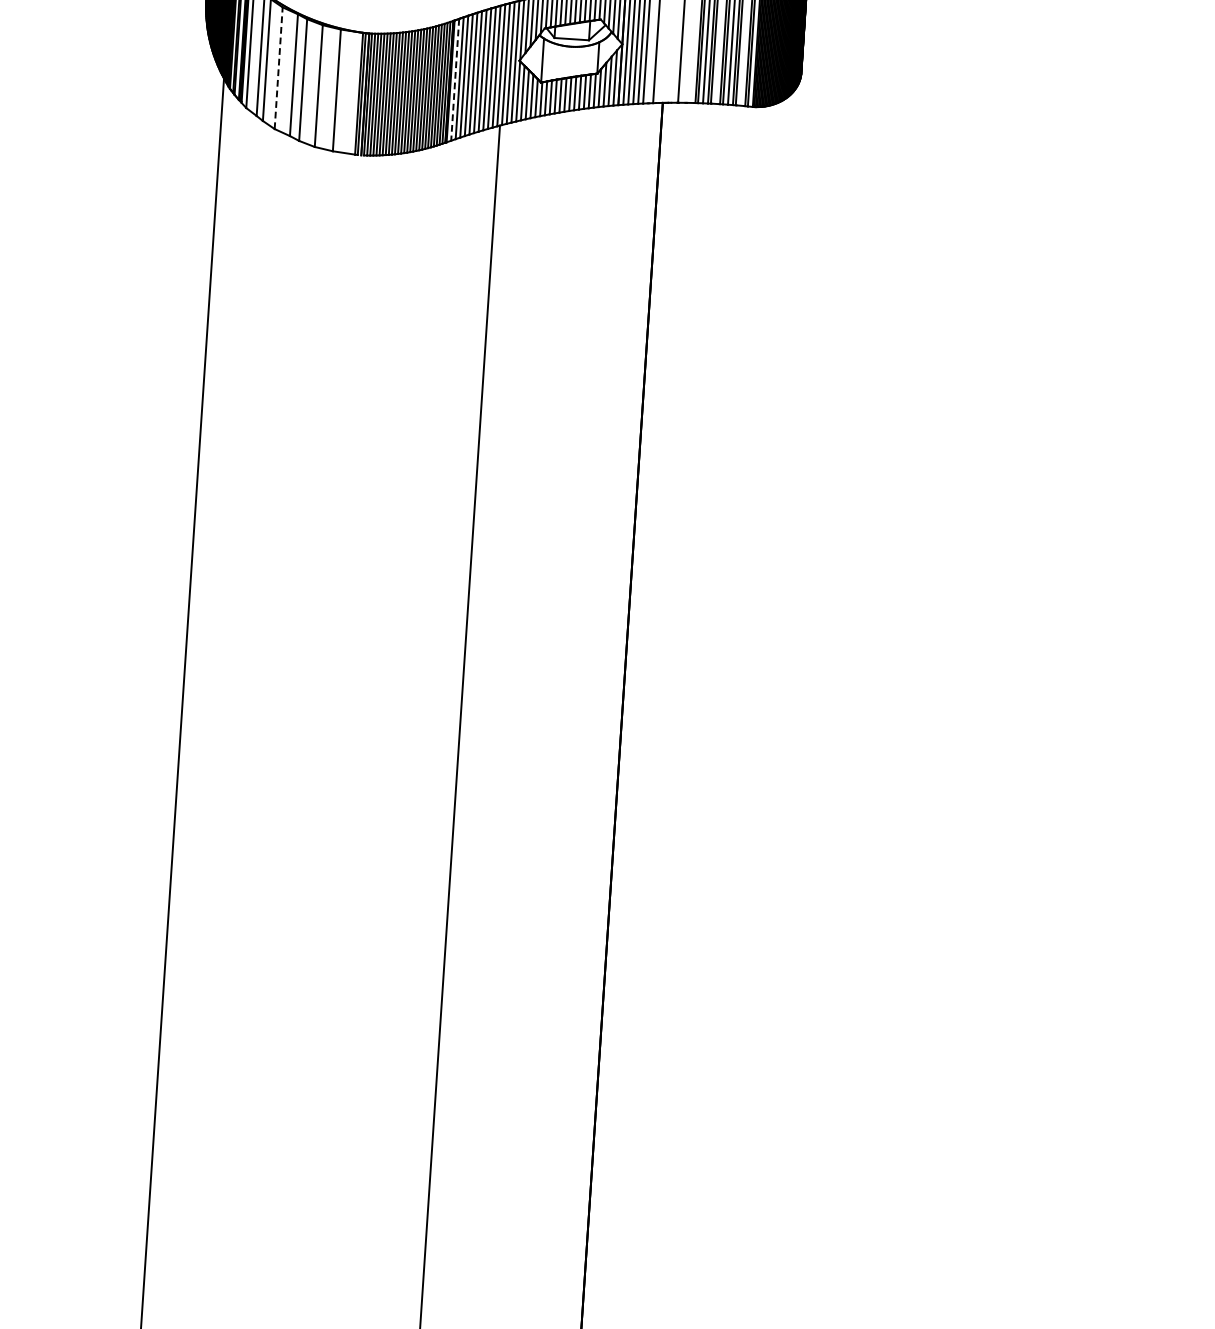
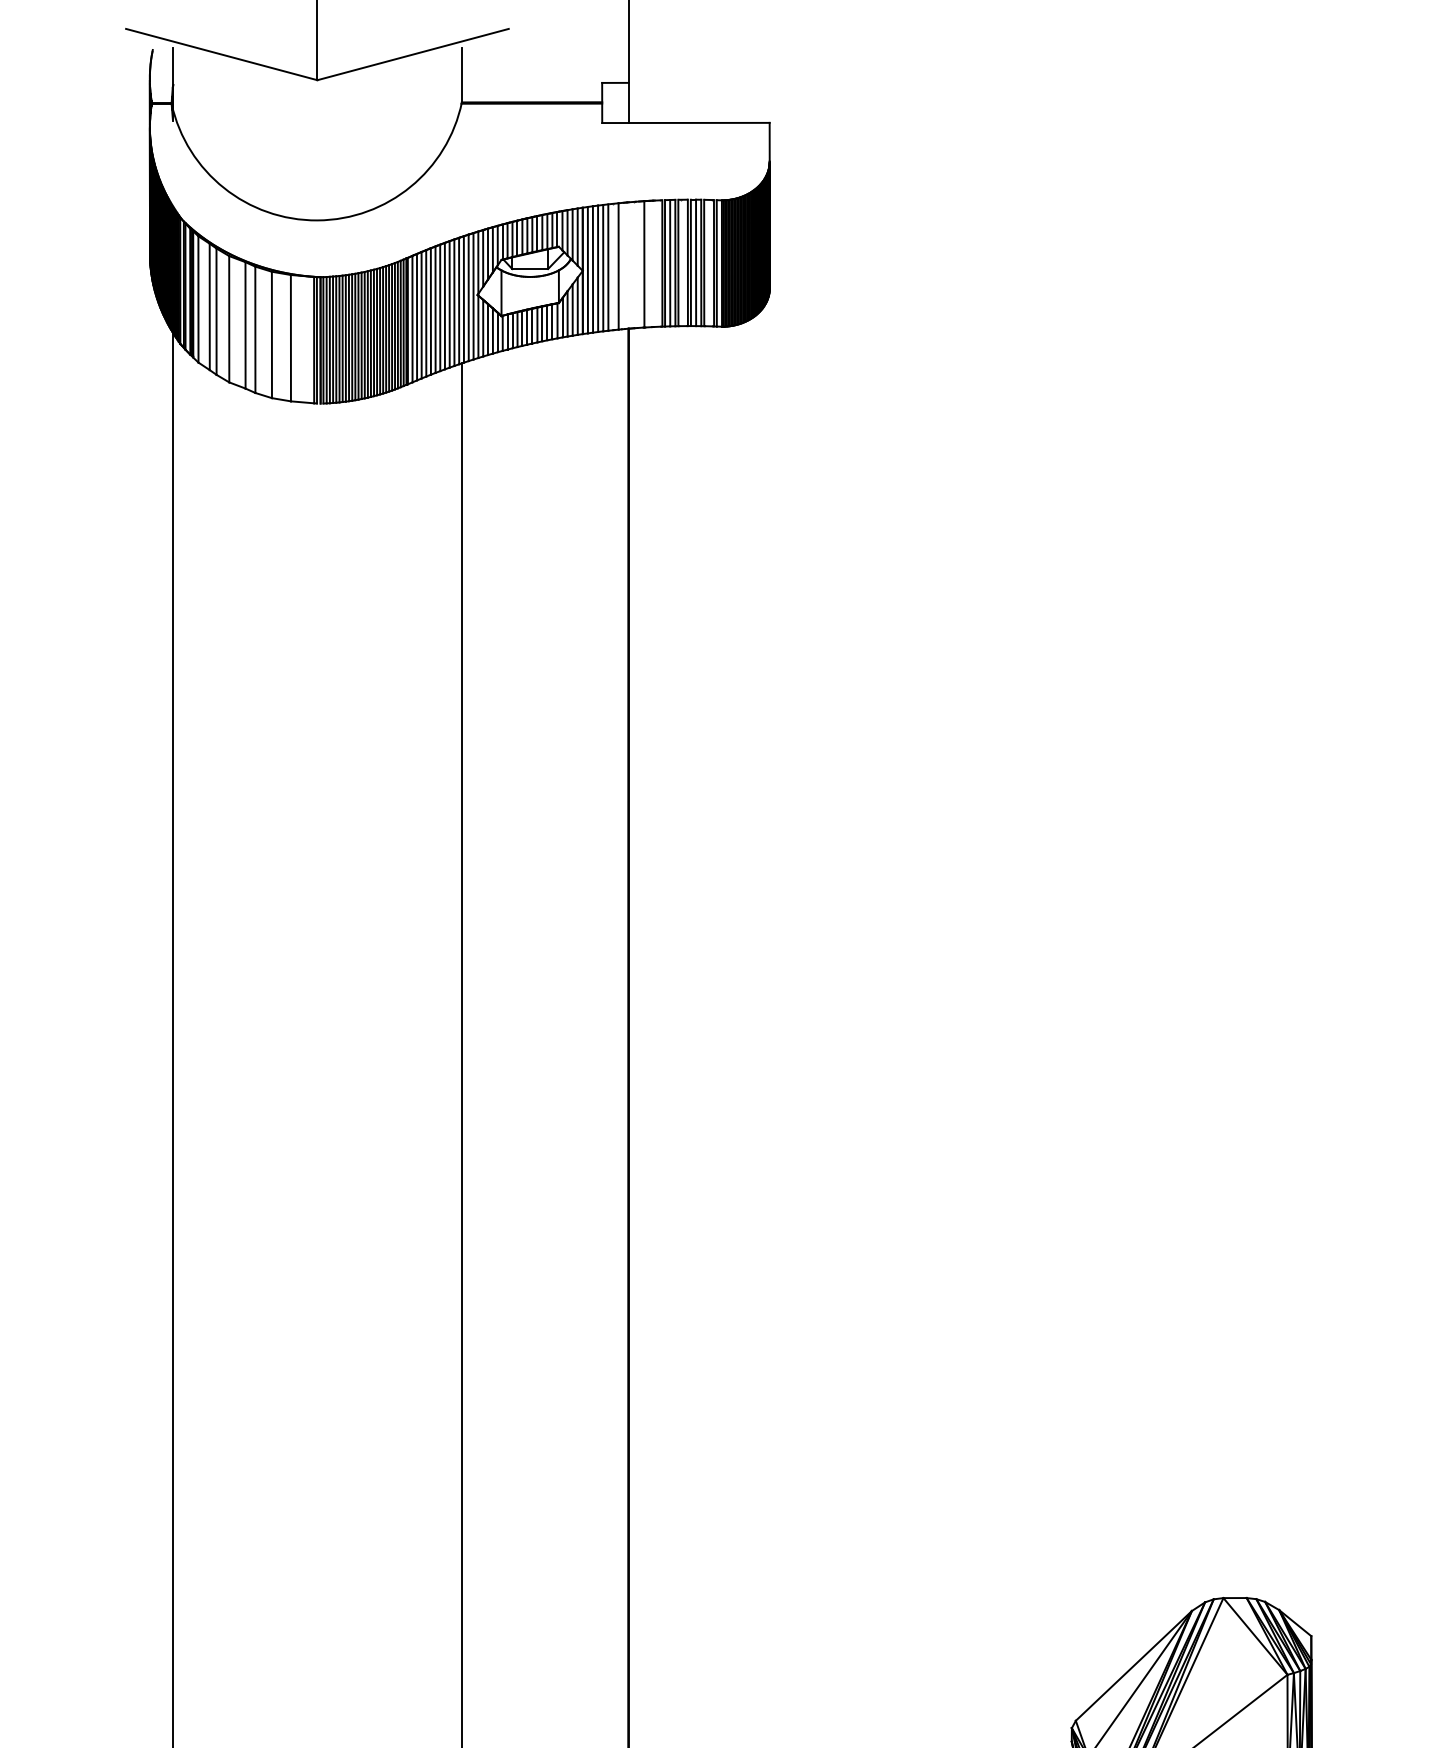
line: (278, 67) -> (229, 318), dashed -> solid
line: (455, 80) -> (412, 319), dashed -> solid

